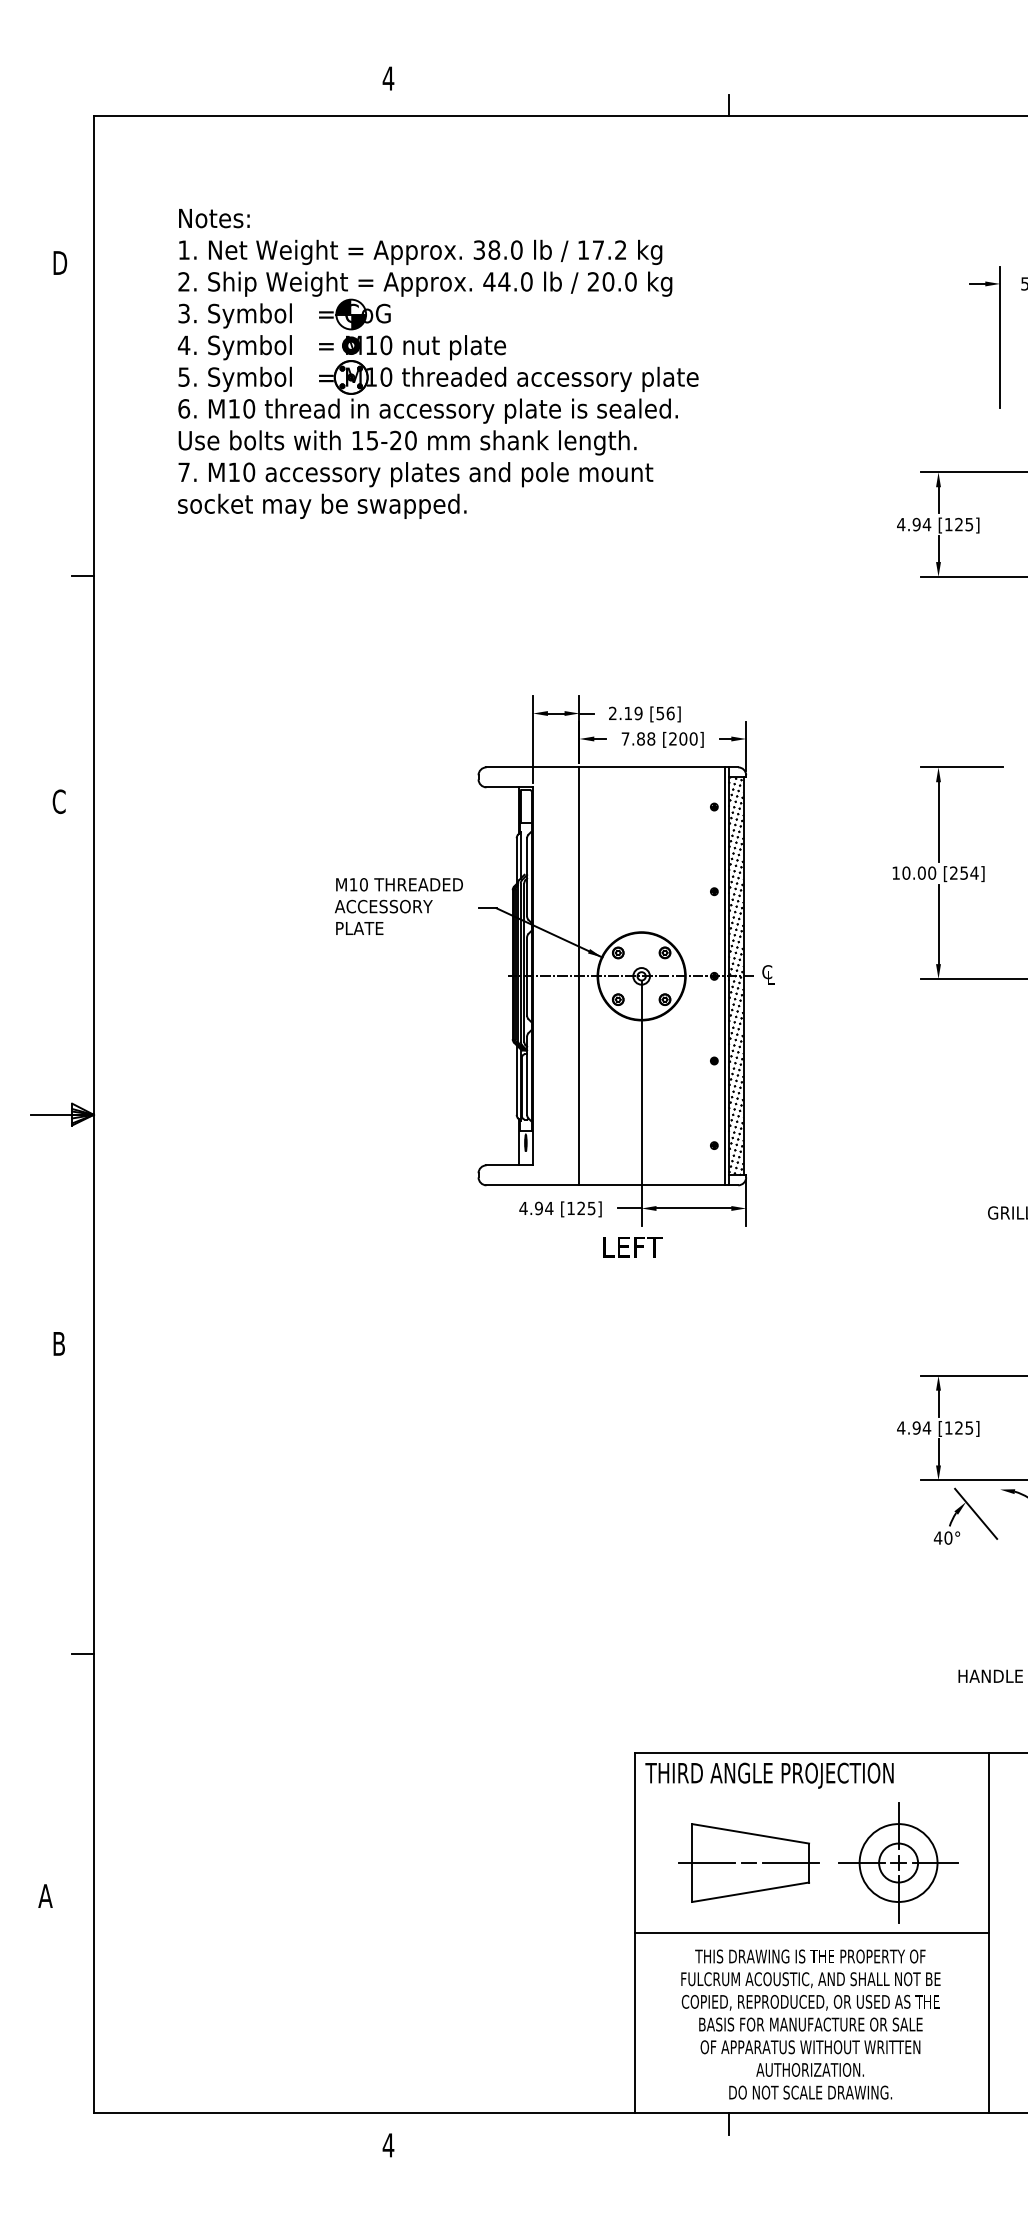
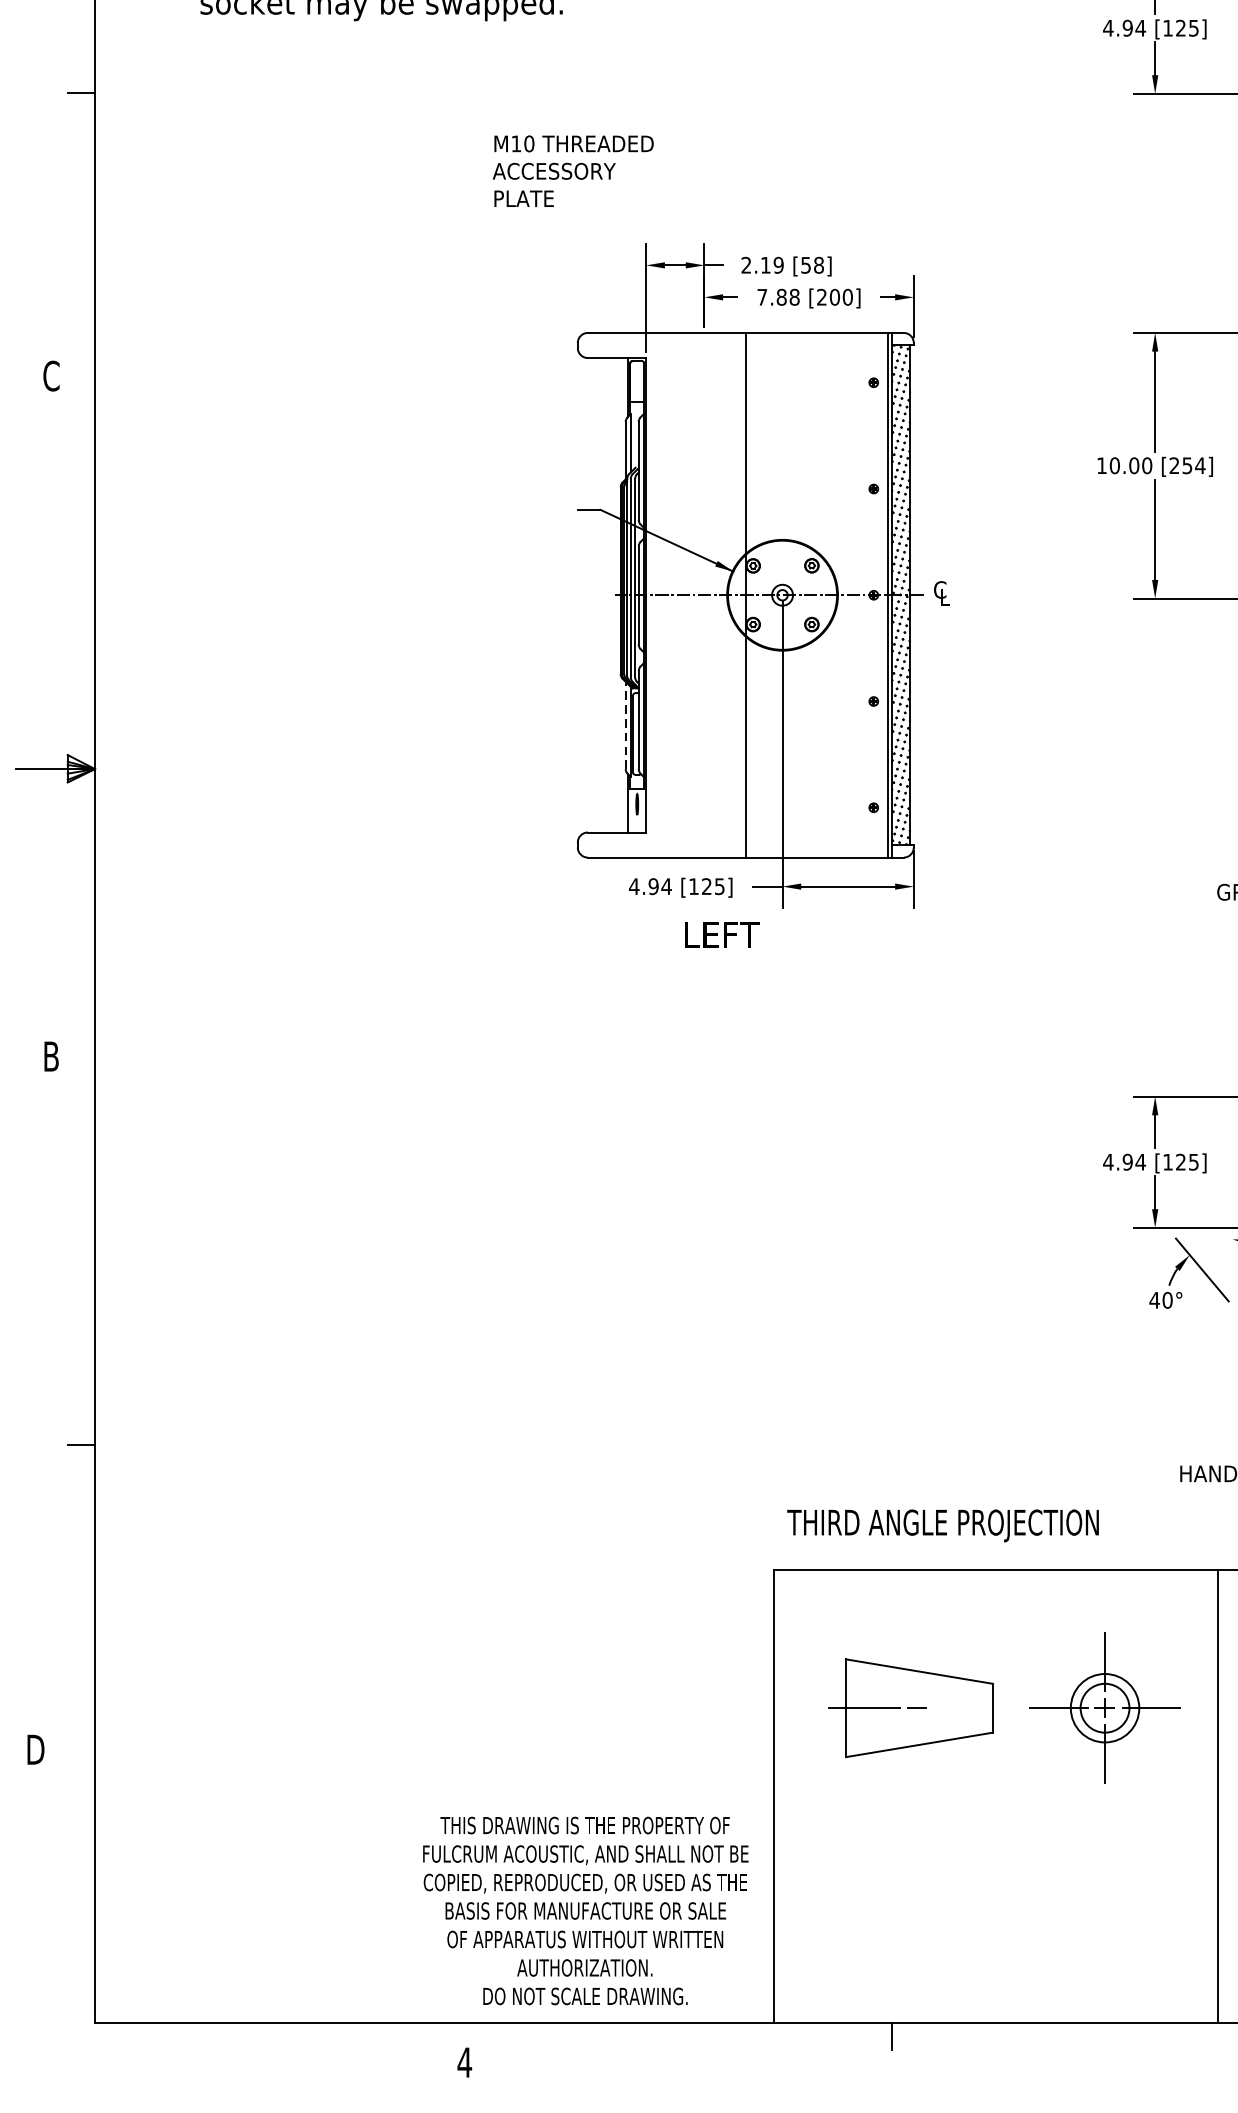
text: (670, 713) -> (818, 265), [56] -> [58]
text: (398, 906) -> (572, 171), moved
line: (579, 976) -> (745, 595), moved
line: (516, 1080) -> (625, 725), solid -> dashed
text: (632, 1247) -> (722, 935), moved
text: (769, 1775) -> (943, 1525), moved
circle: (898, 1862) -> (1104, 1707), size x0.7
line: (790, 1863) -> (969, 1708), removed
text: (45, 1895) -> (34, 1748), A -> D
line: (811, 1932) -> (995, 1795), removed
text: (810, 2024) -> (585, 1910), moved

